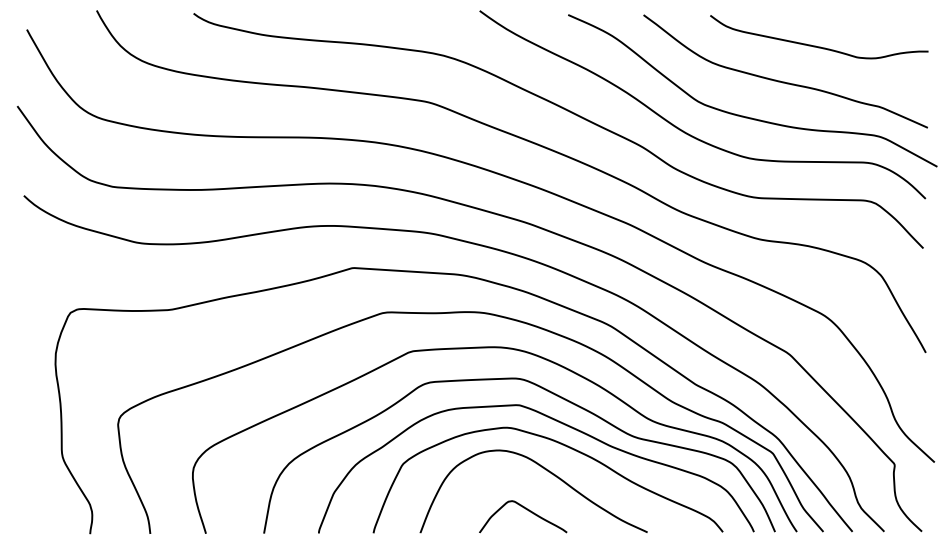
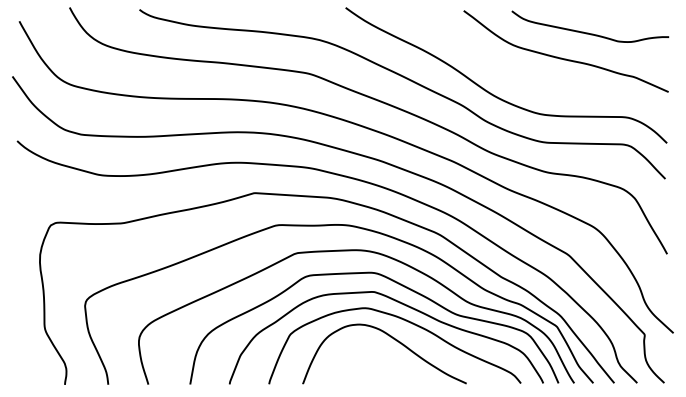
curve: (747, 115) -> (538, 83), removed
curve: (525, 510) -> (378, 367), removed

